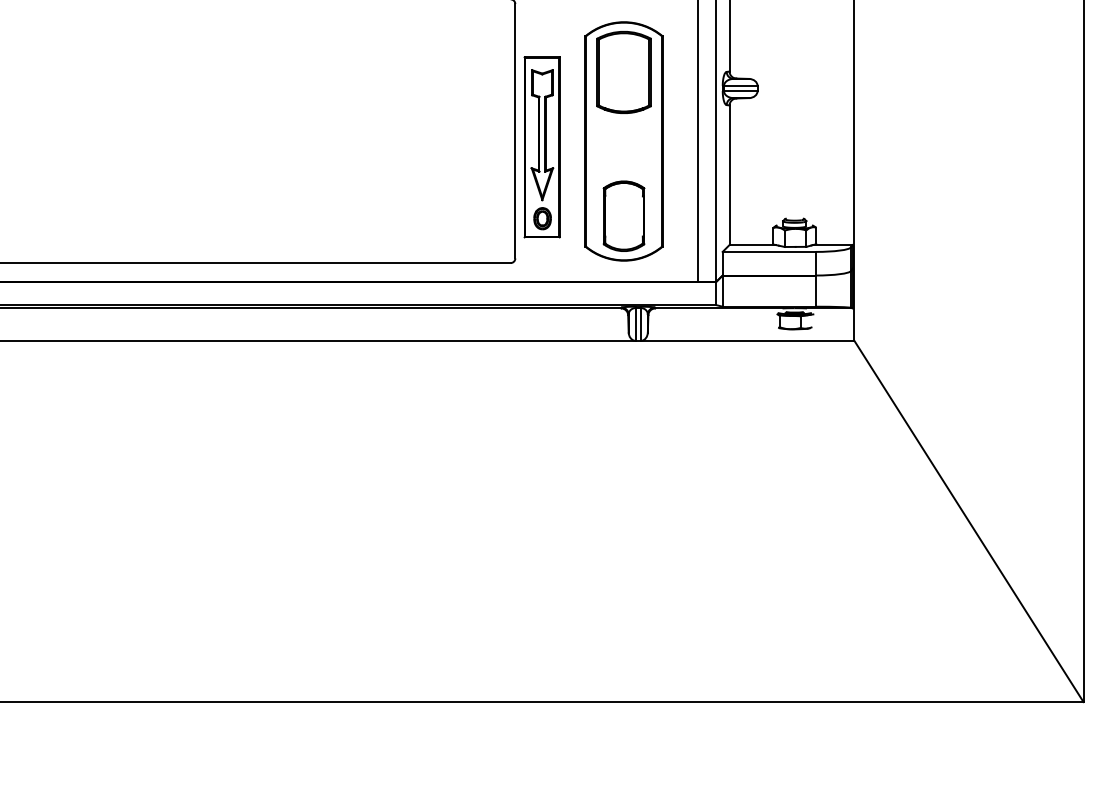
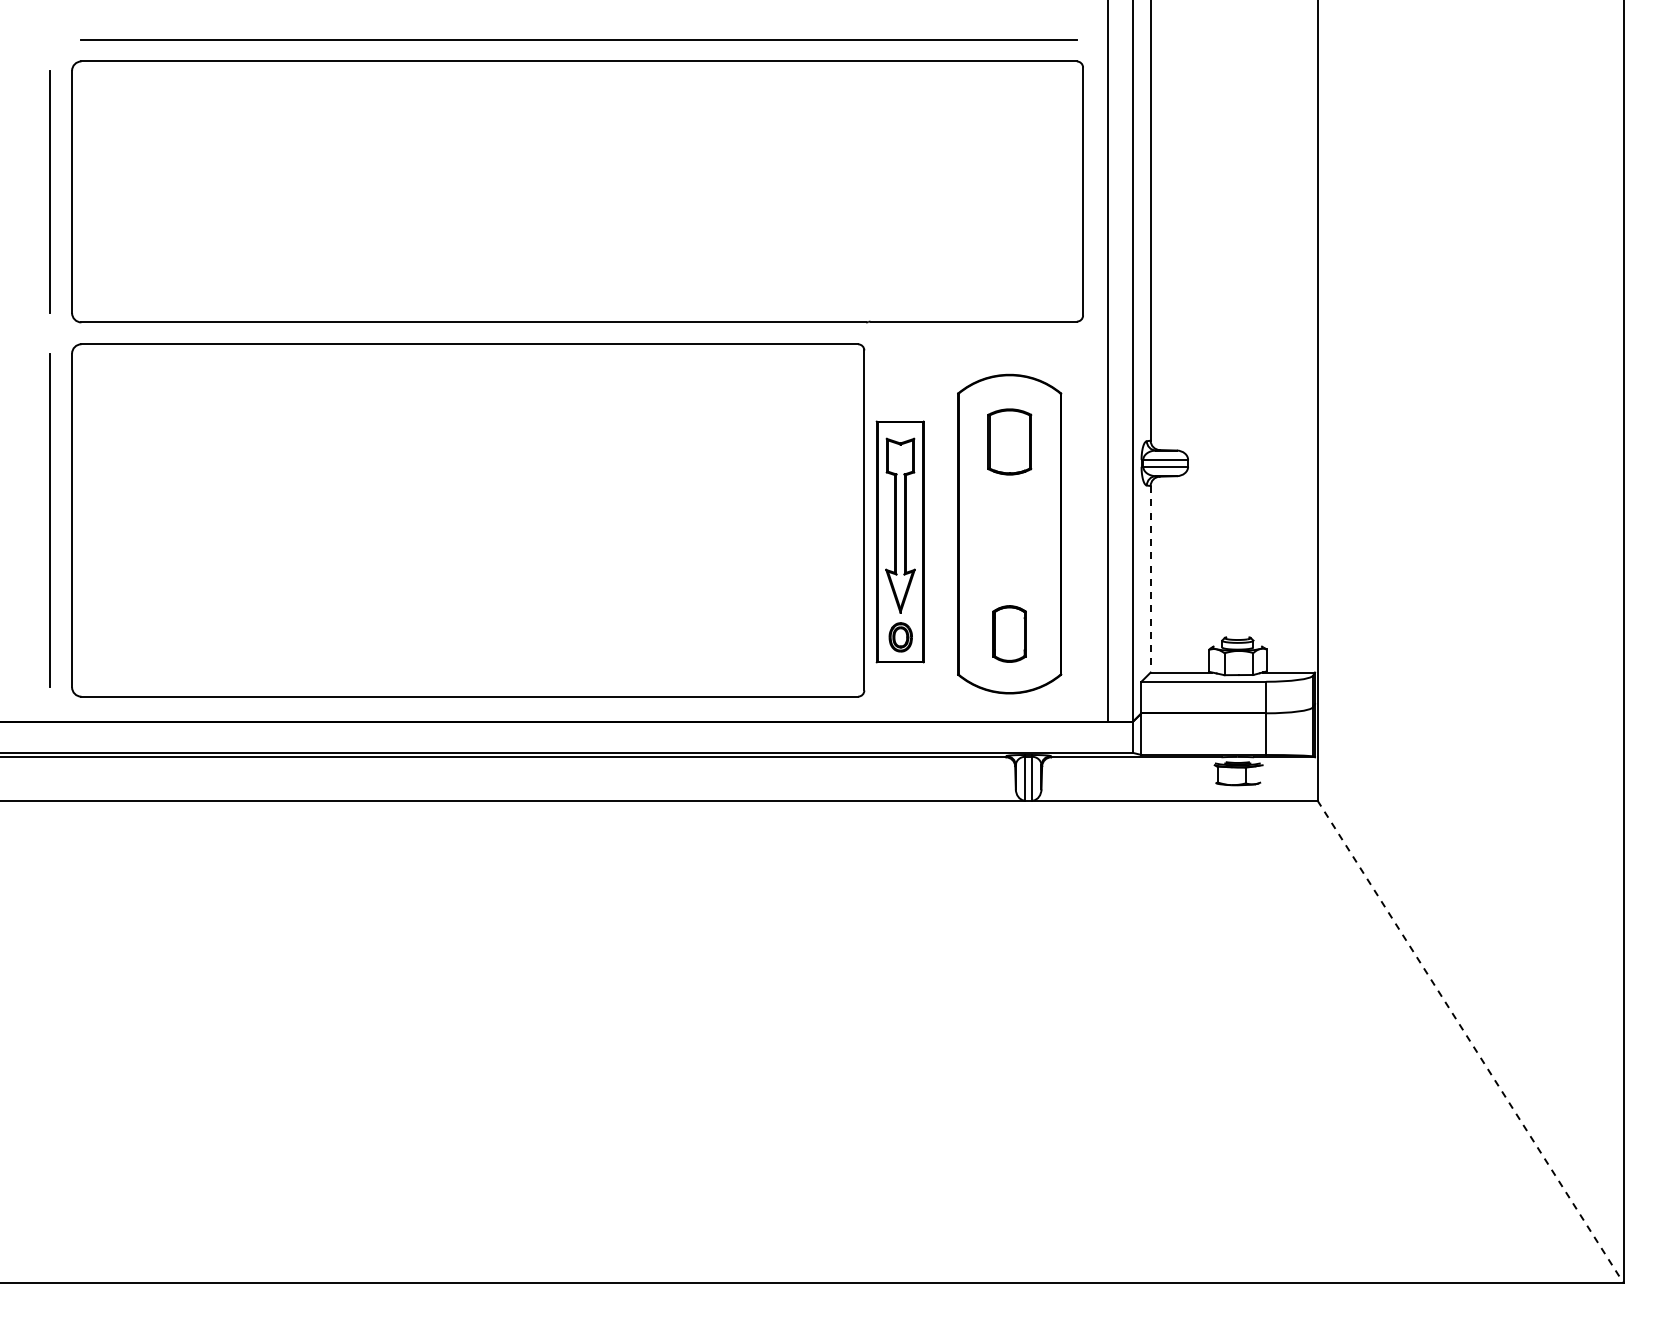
part: (623, 72) -> (1009, 441), size x0.6
line: (729, 175) -> (1150, 579), solid -> dashed
part: (623, 215) -> (1009, 633), size x0.6
line: (968, 521) -> (1470, 1041), solid -> dashed

